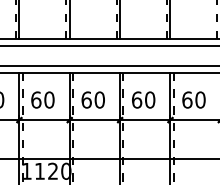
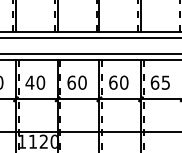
text: (35, 99) -> (29, 82), 60 -> 40
text: (200, 99) -> (165, 82), 60 -> 65

